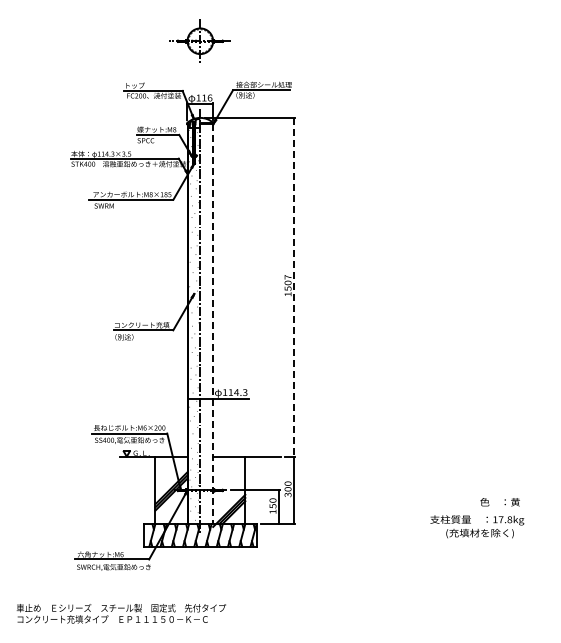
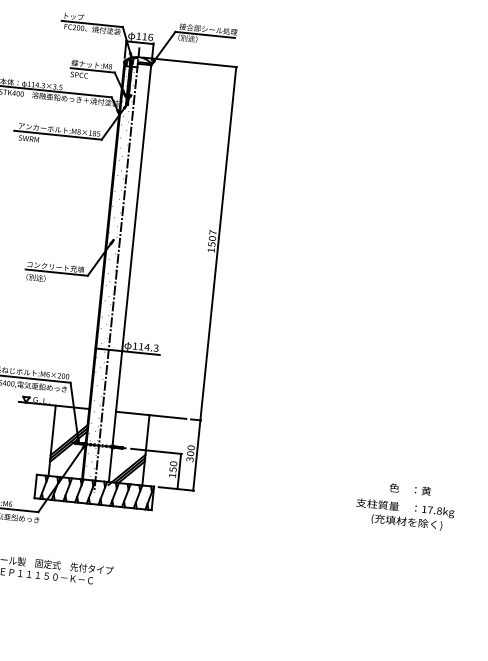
line: (294, 287) -> (218, 243), dashed -> solid
line: (213, 324) -> (130, 273), dashed -> solid
text: (477, 526) -> (405, 514), moved

